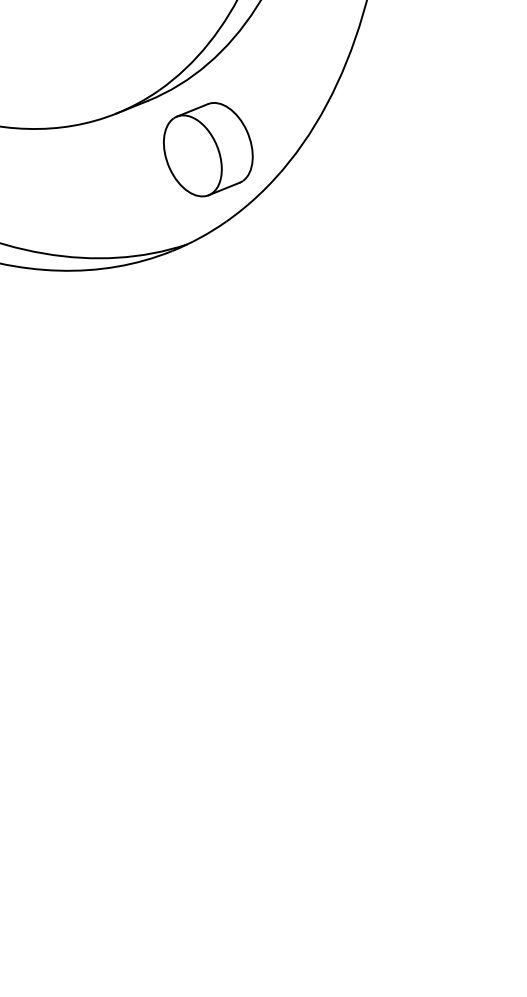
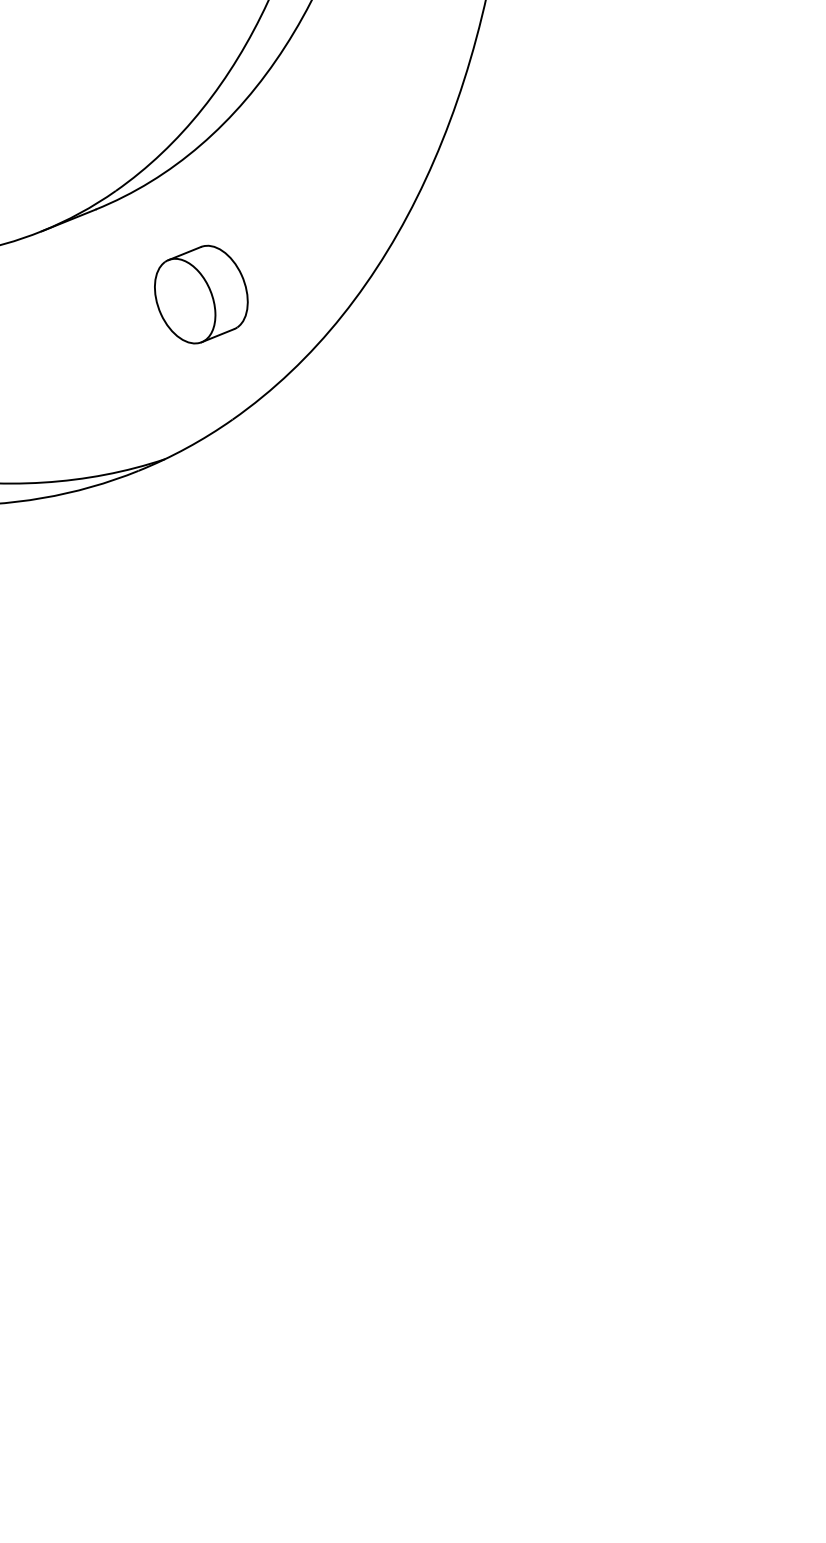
part: (208, 149) -> (201, 294), size x0.6

